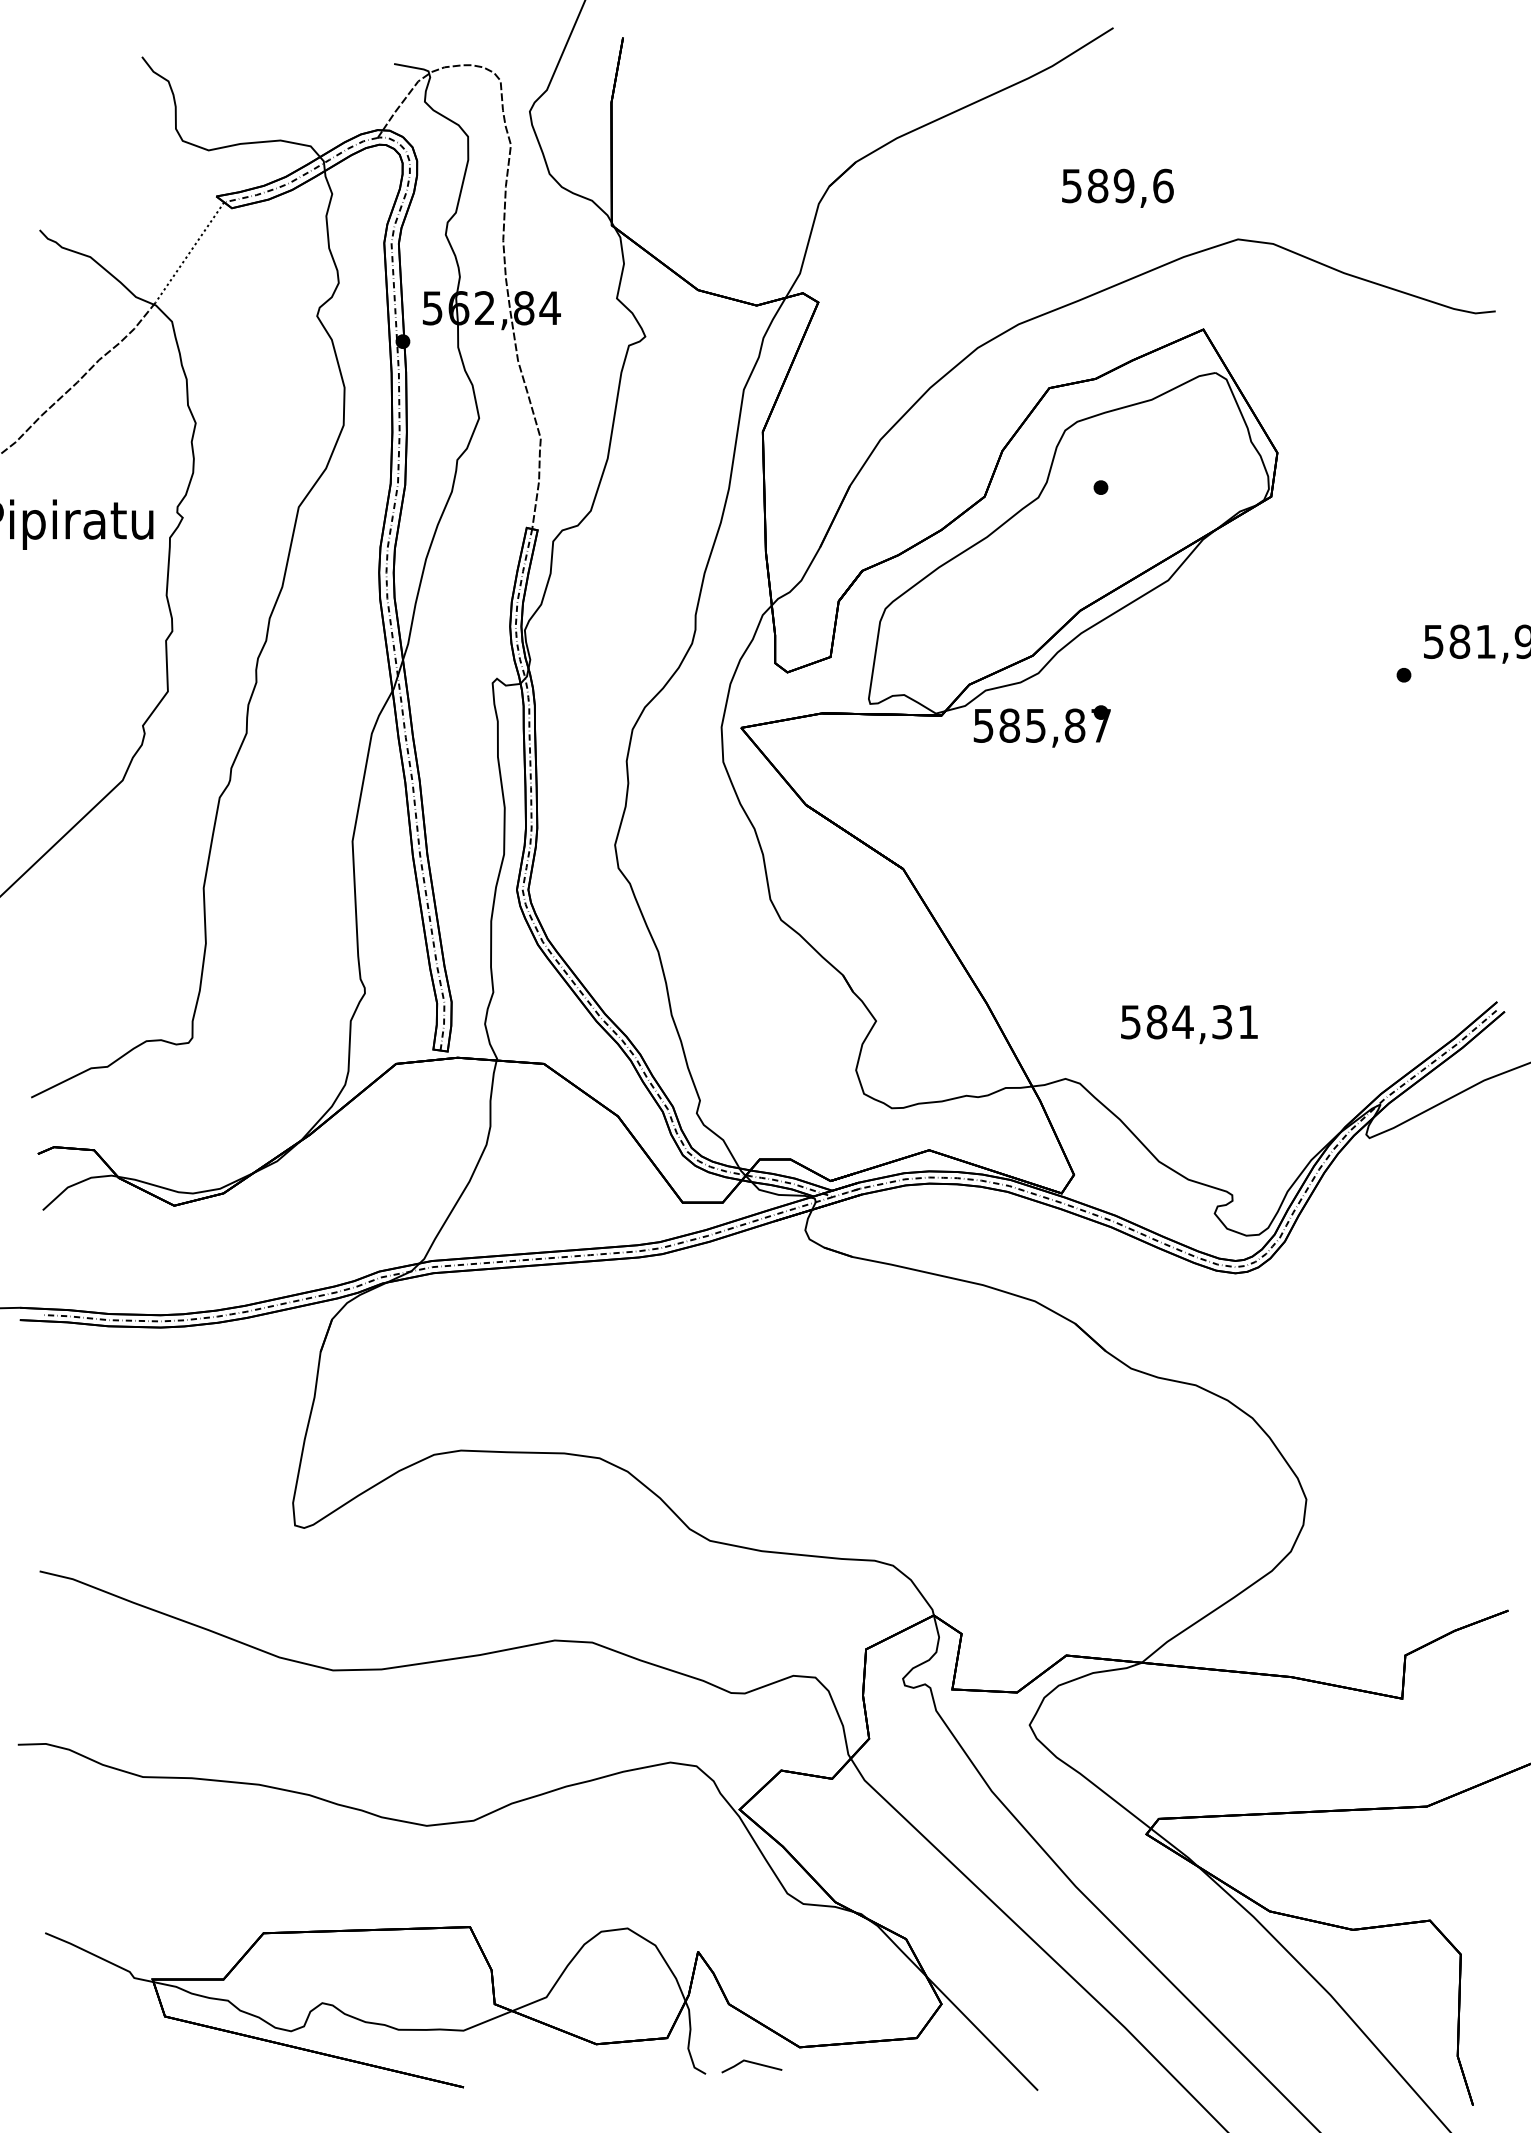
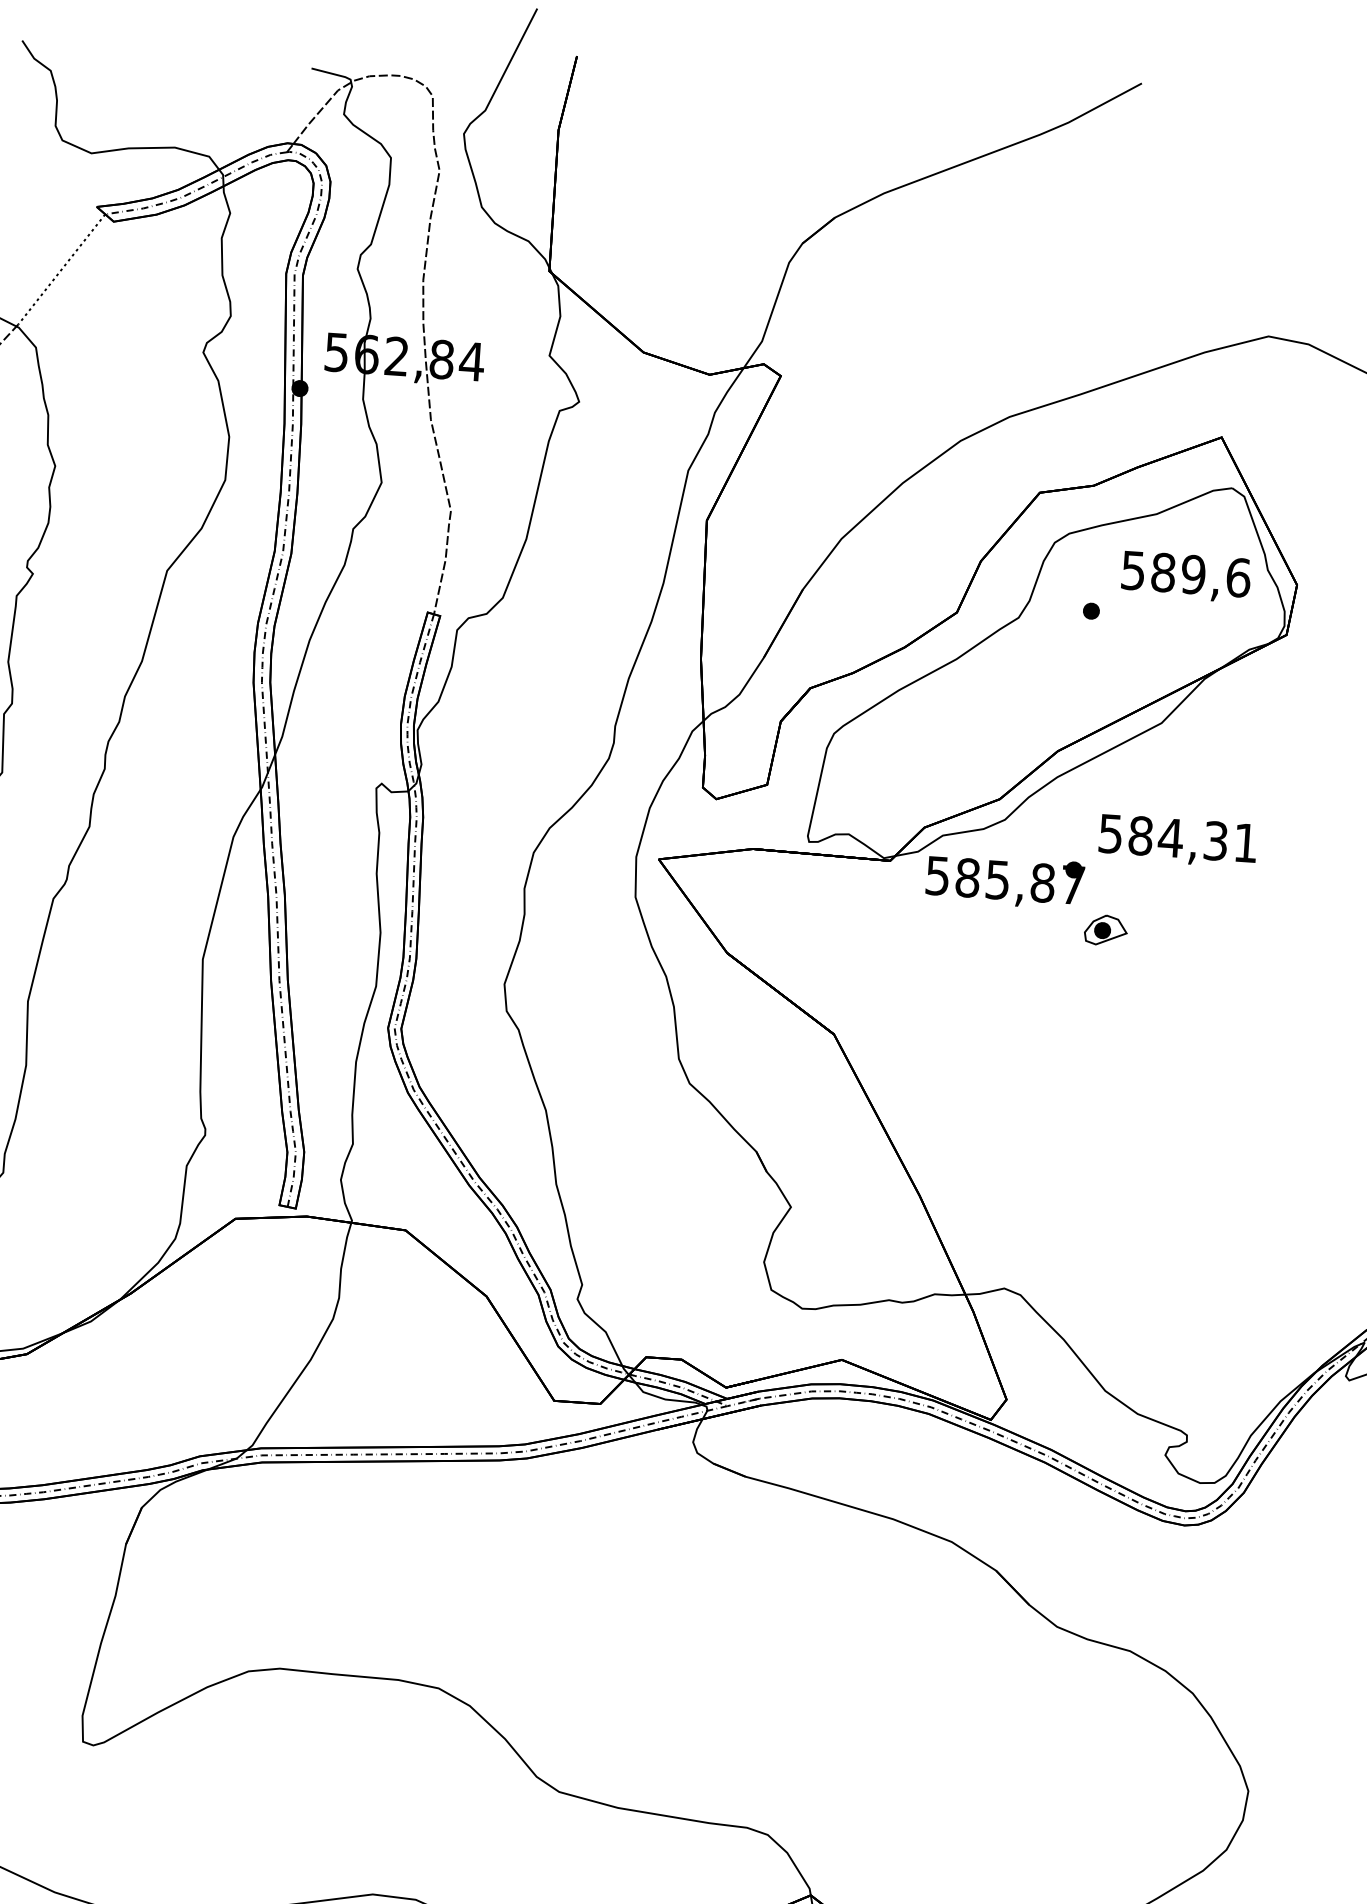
text: (1117, 187) -> (1185, 575), moved
part: (1132, 762) -> (1106, 929), added
text: (1189, 1024) -> (1178, 841), moved

